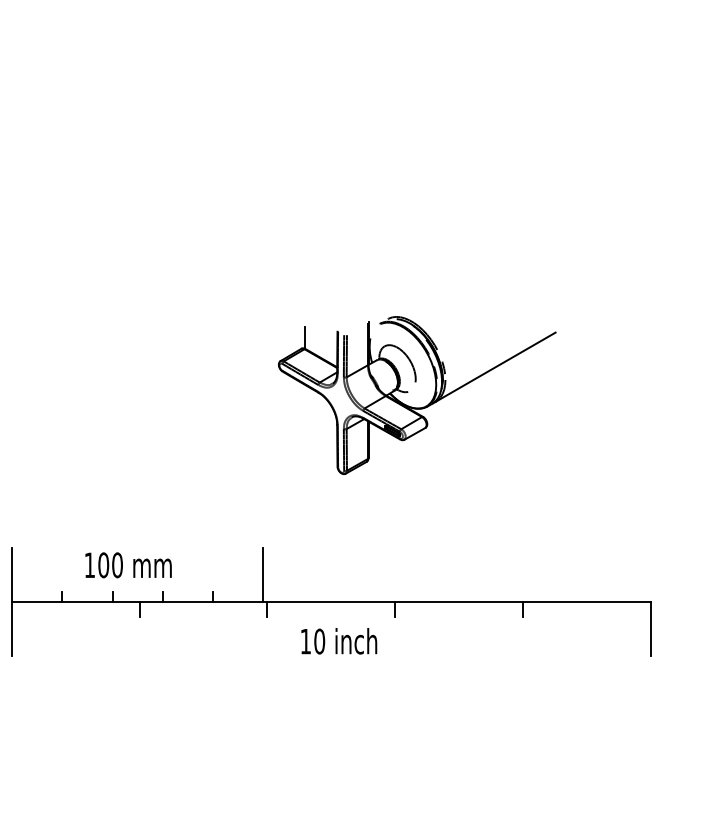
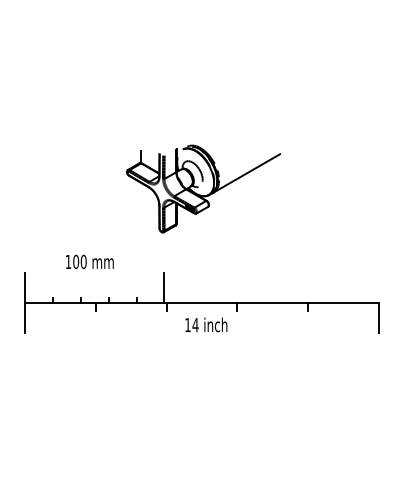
part: (417, 394) -> (203, 188), moved
text: (127, 564) -> (89, 261), moved
text: (319, 642) -> (195, 325), 10 -> 14

